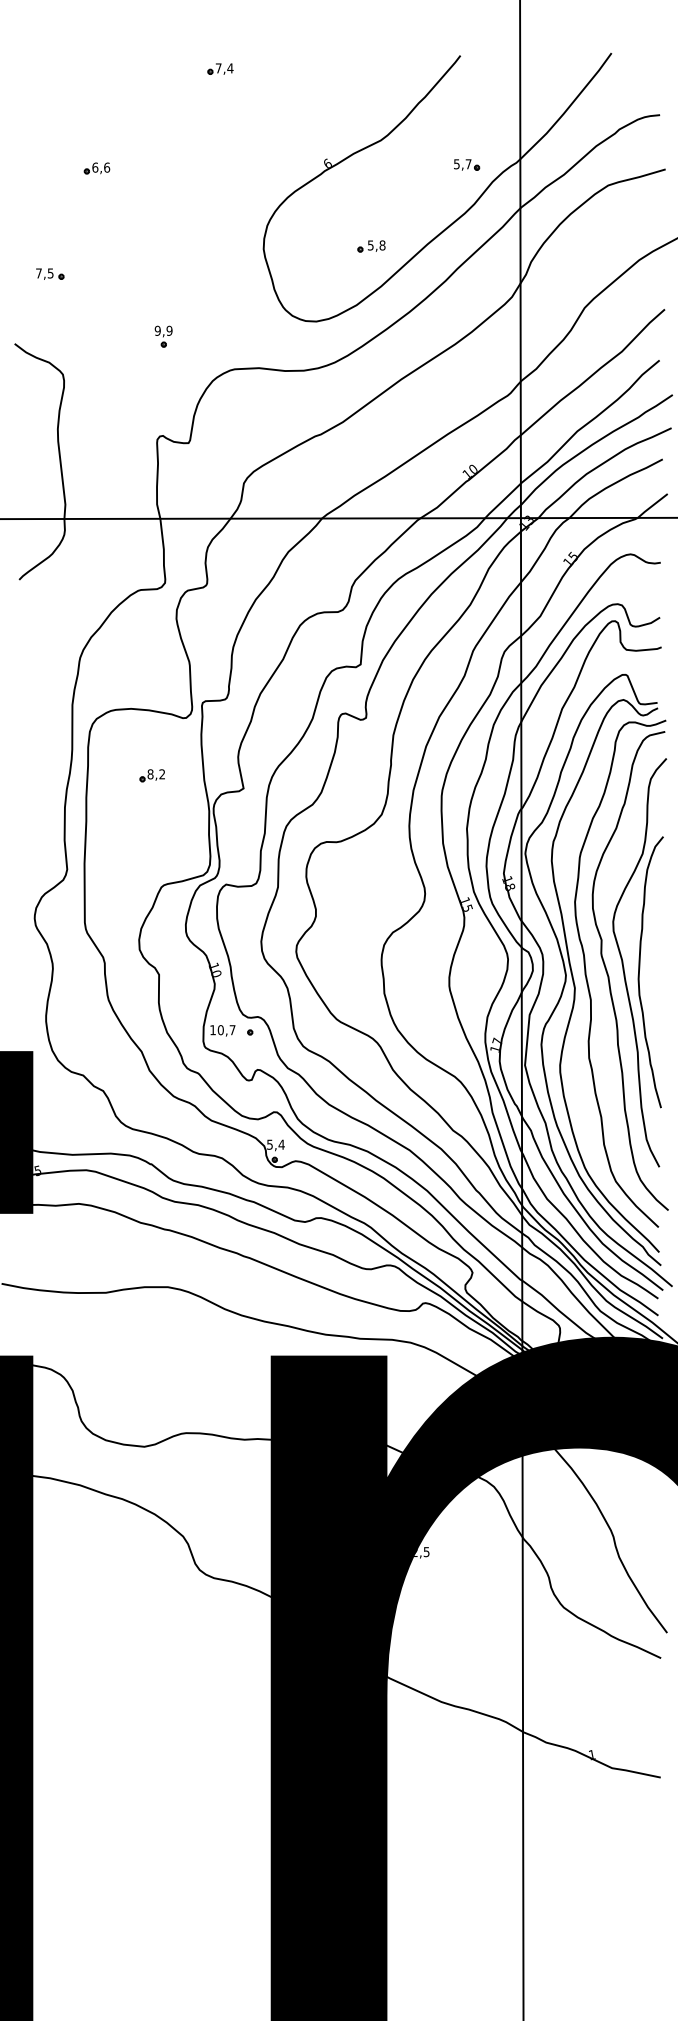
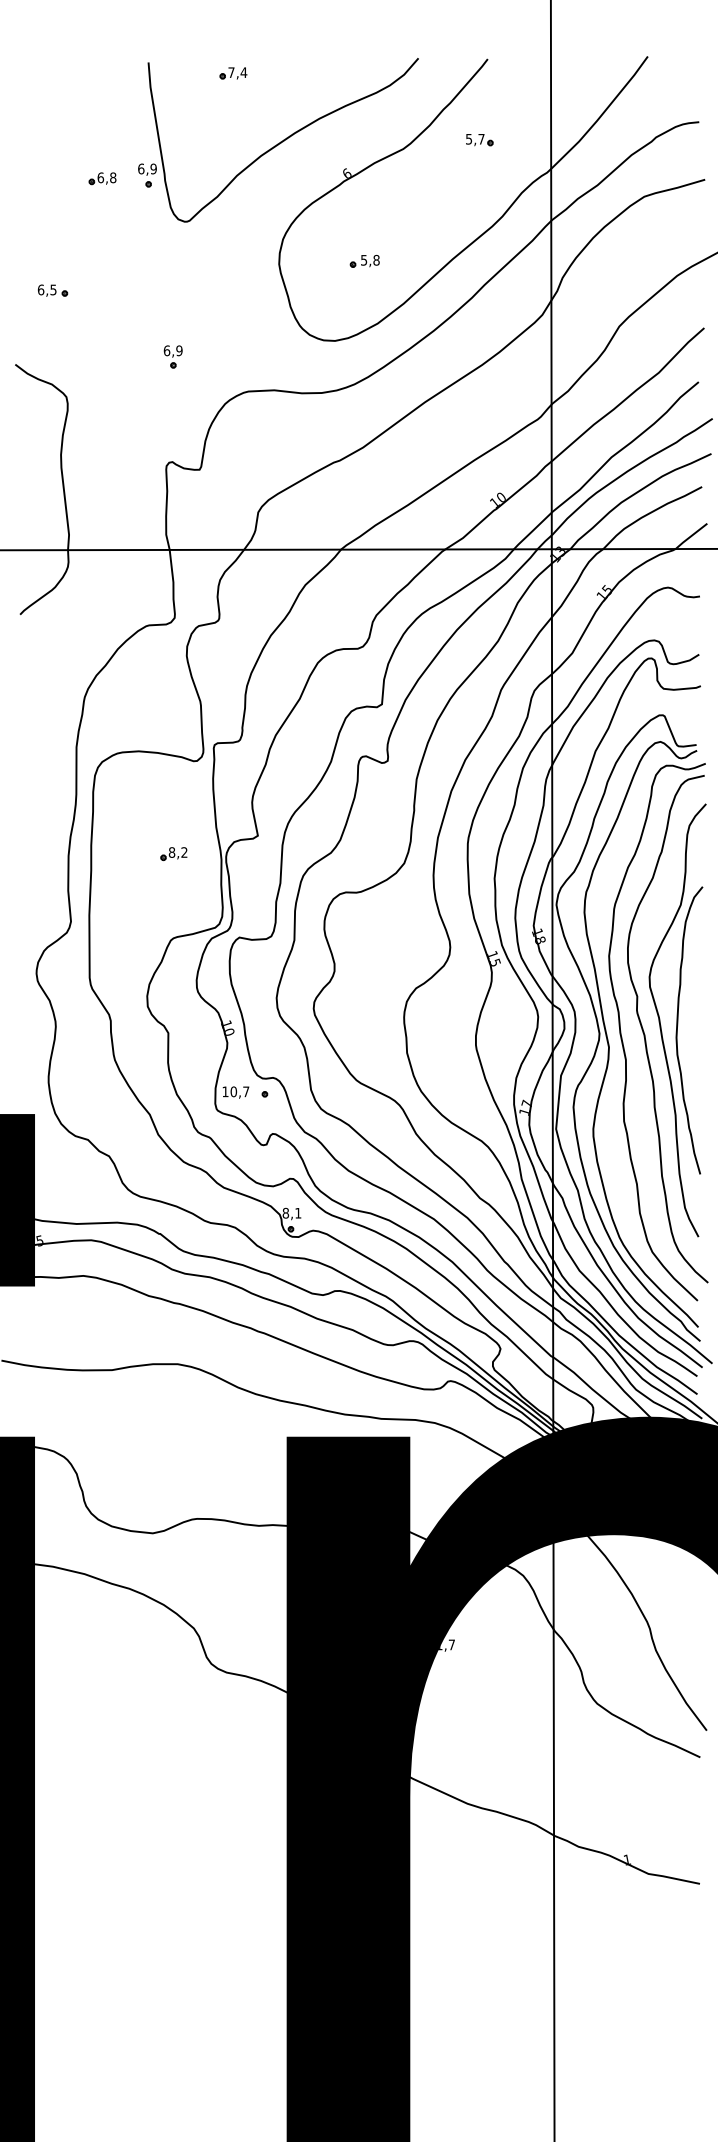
part: (262, 131) -> (277, 139), added
part: (467, 164) -> (480, 139), moved
text: (107, 167) -> (113, 177), 6,6 -> 6,8
part: (371, 246) -> (364, 261), moved
text: (39, 273) -> (41, 290), 7,5 -> 6,5
text: (157, 330) -> (166, 350), 9,9 -> 6,9
part: (151, 775) -> (173, 853), moved
text: (275, 1144) -> (291, 1212), 5,4 -> 8,1
text: (422, 1552) -> (447, 1645), 2,5 -> 1,7

